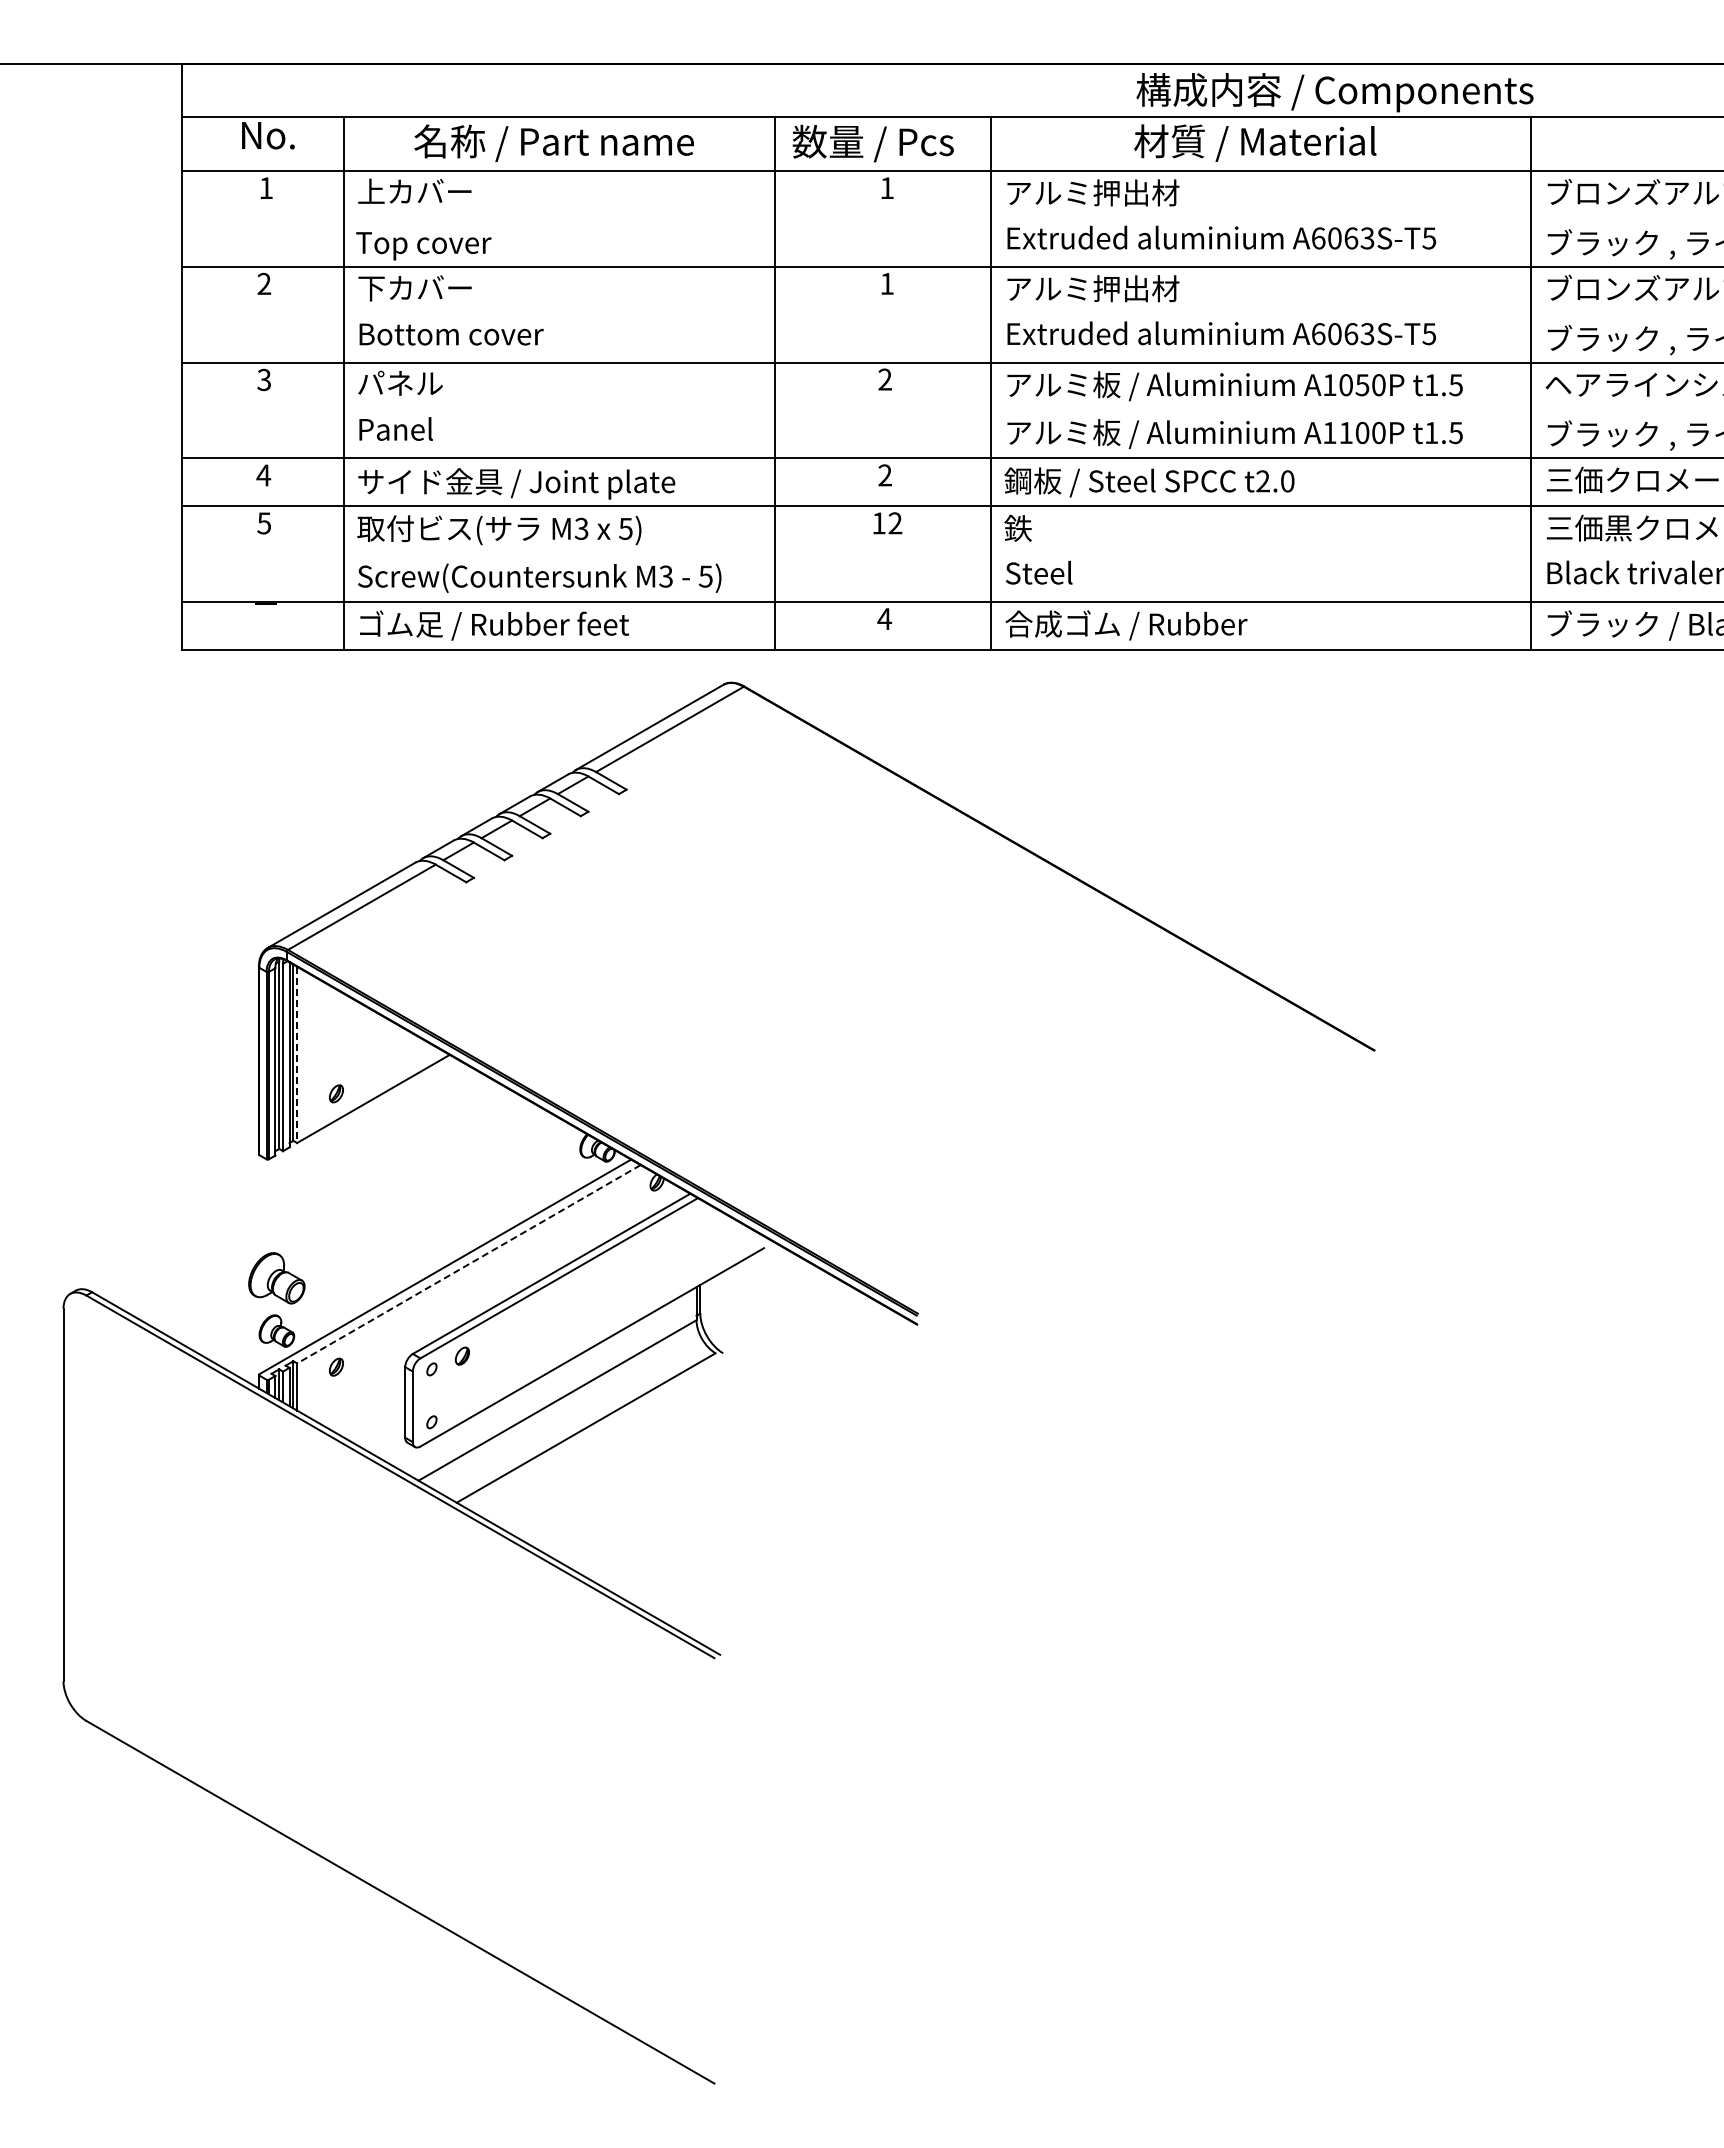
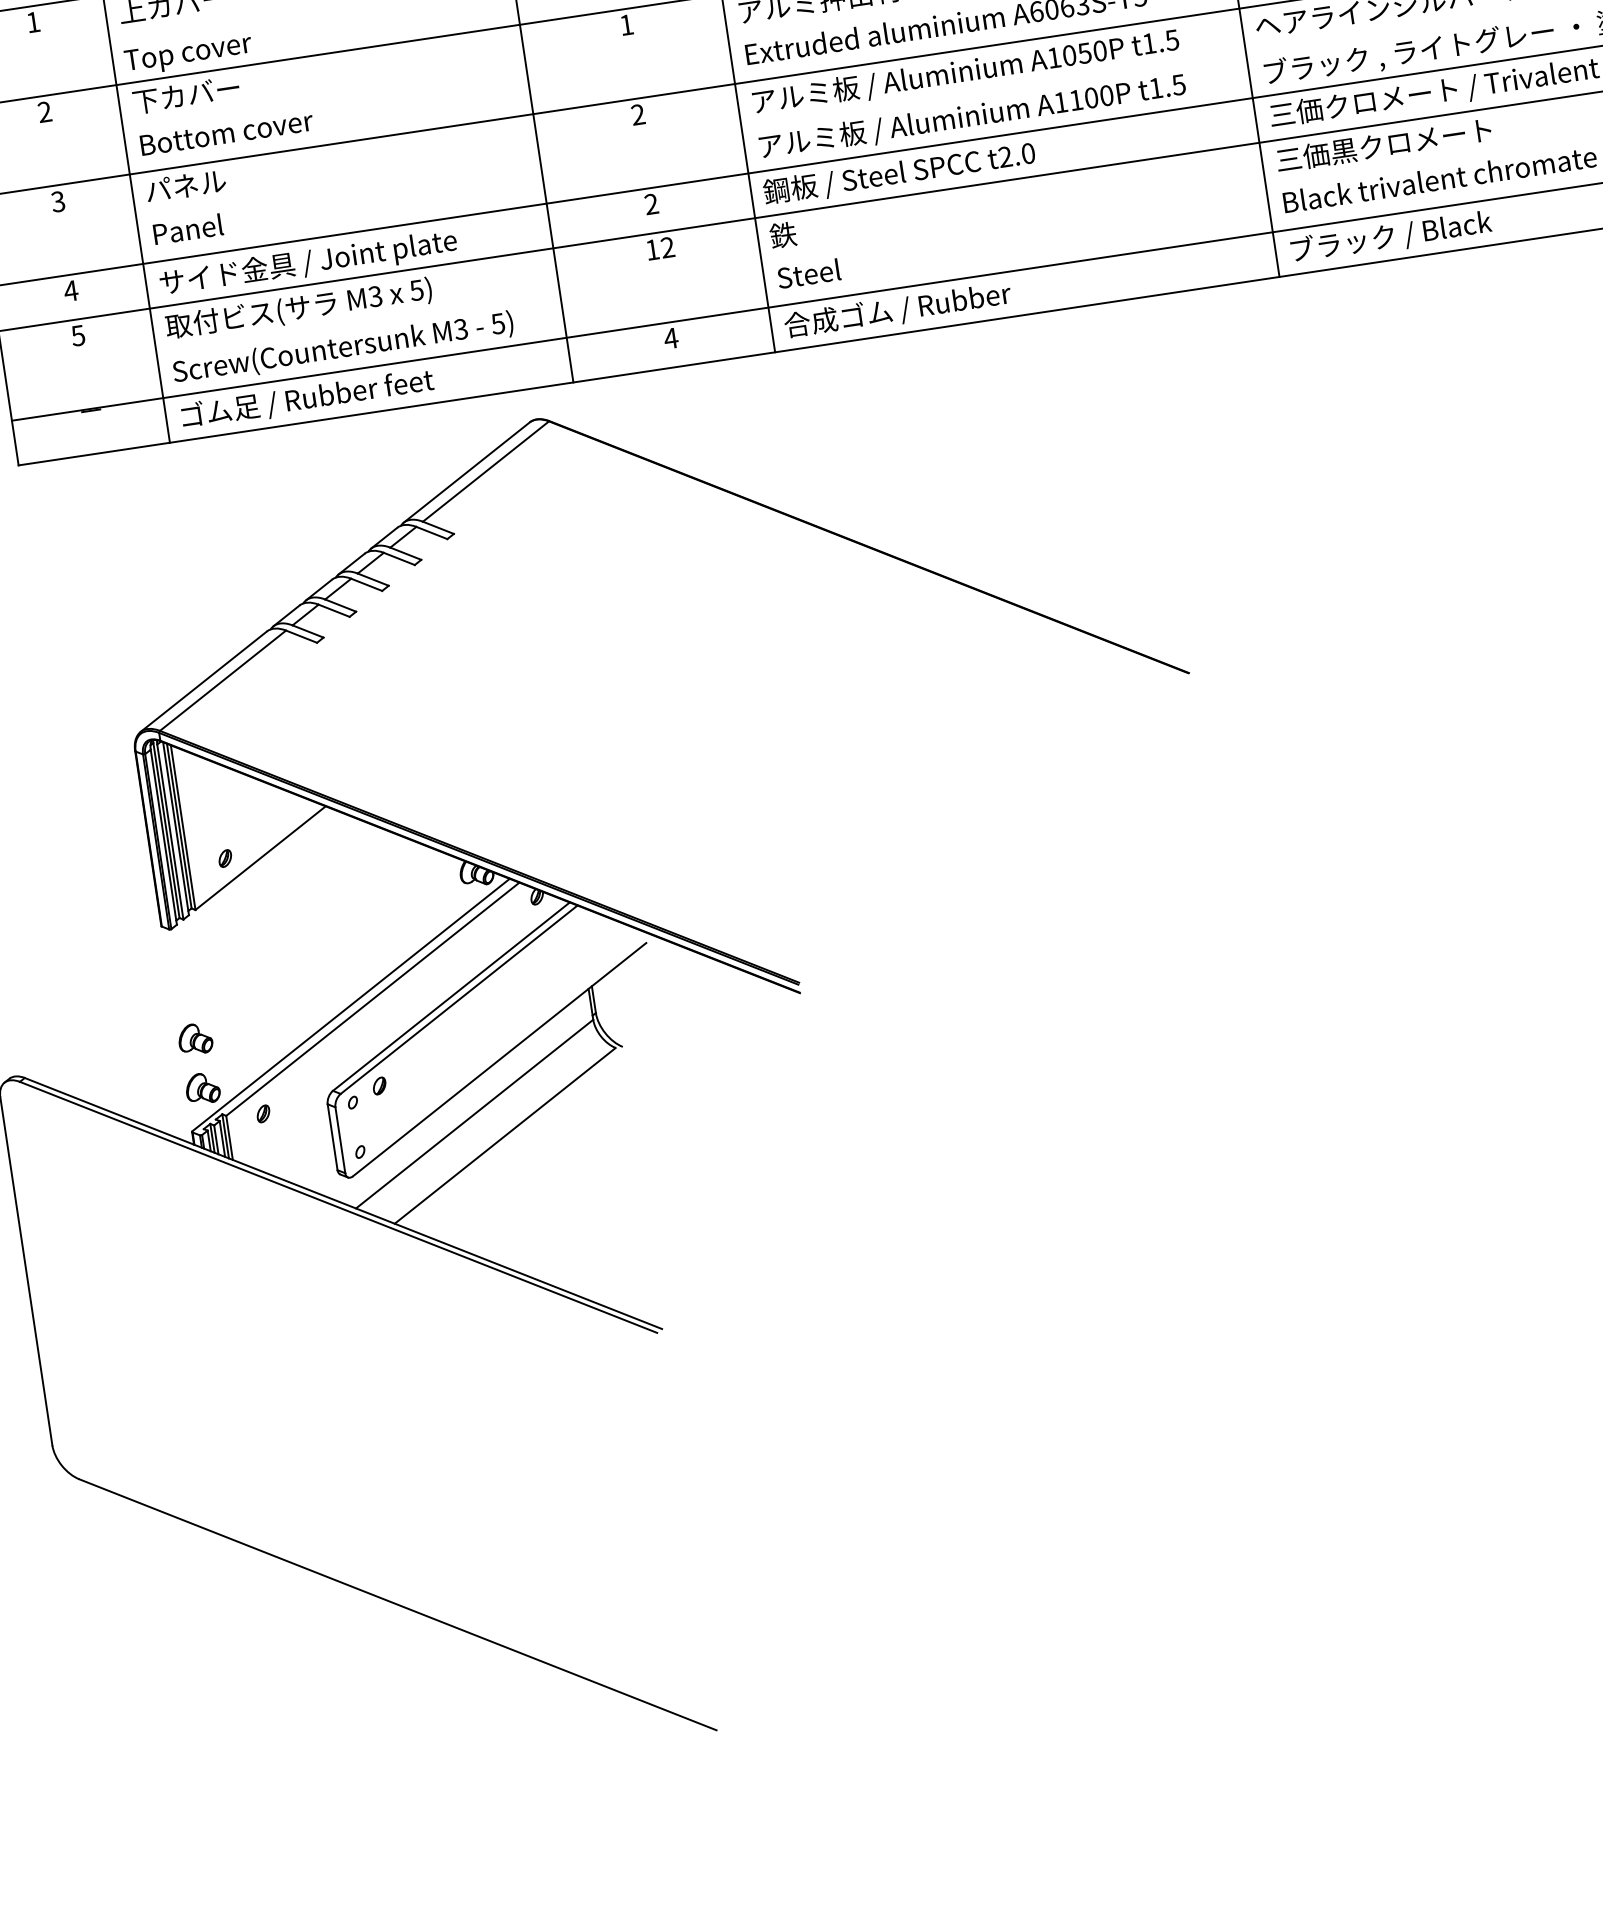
line: (297, 1055) -> (183, 828), dashed -> solid
line: (468, 1264) -> (372, 999), dashed -> solid
part: (276, 1277) -> (194, 1038), size x0.62

